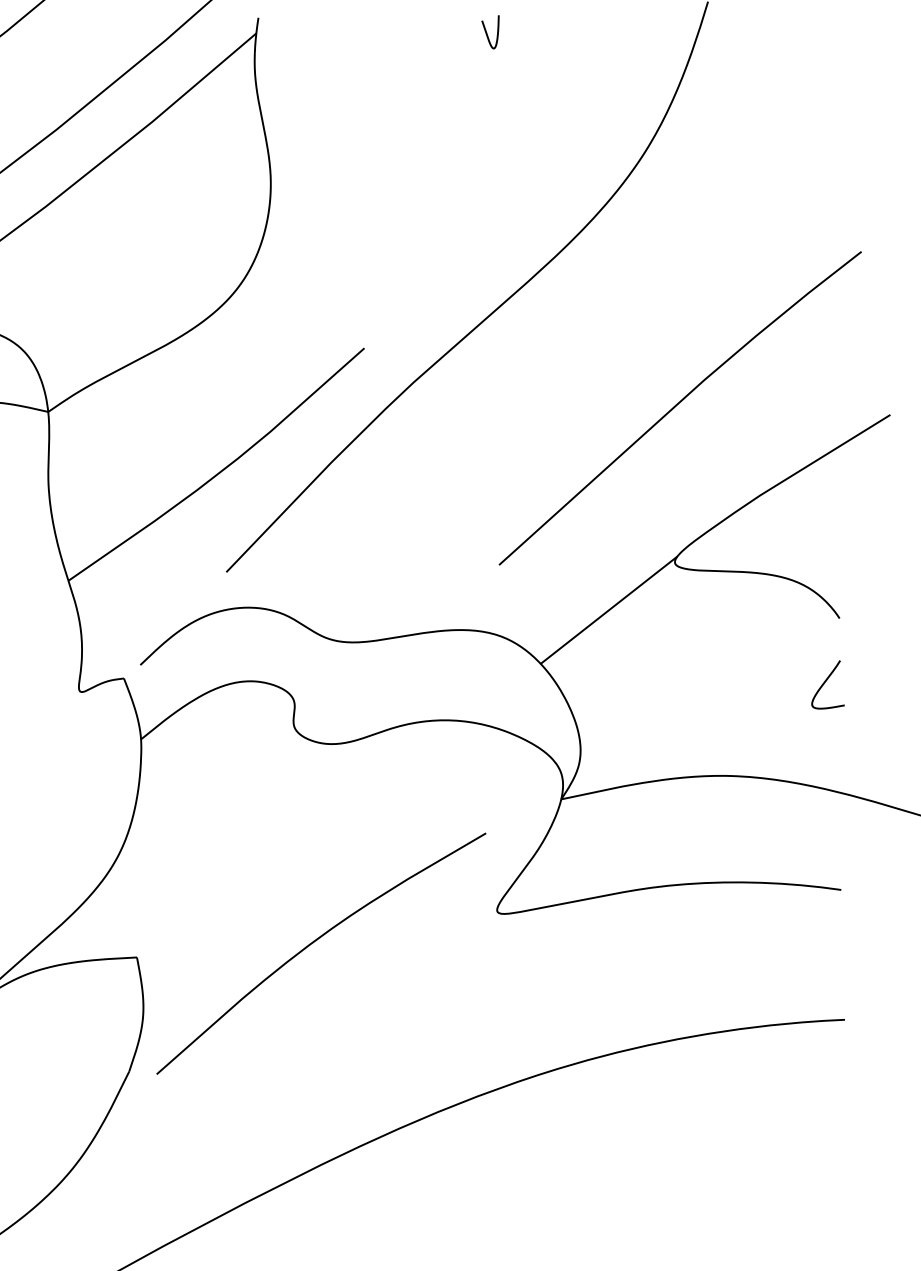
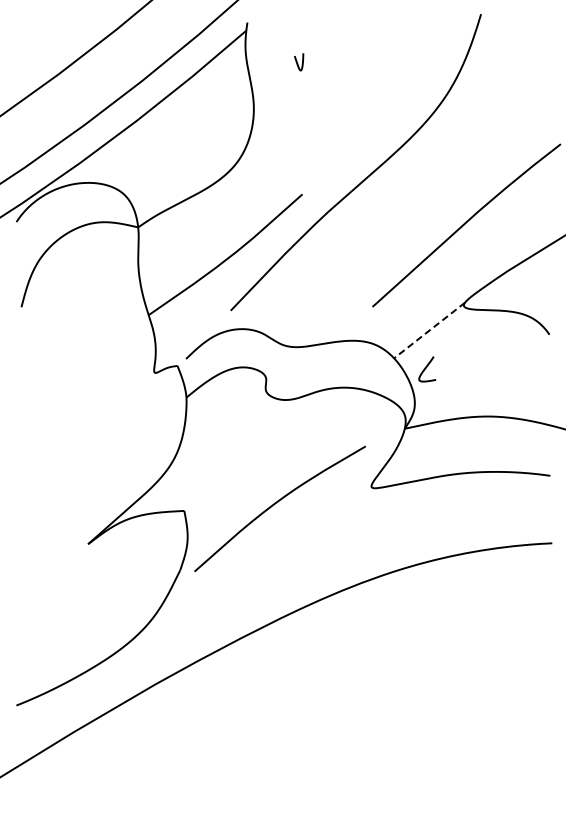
curve: (489, 34) -> (298, 63), moved
line: (608, 610) -> (429, 330), solid -> dashed
curve: (826, 683) -> (426, 368), moved

